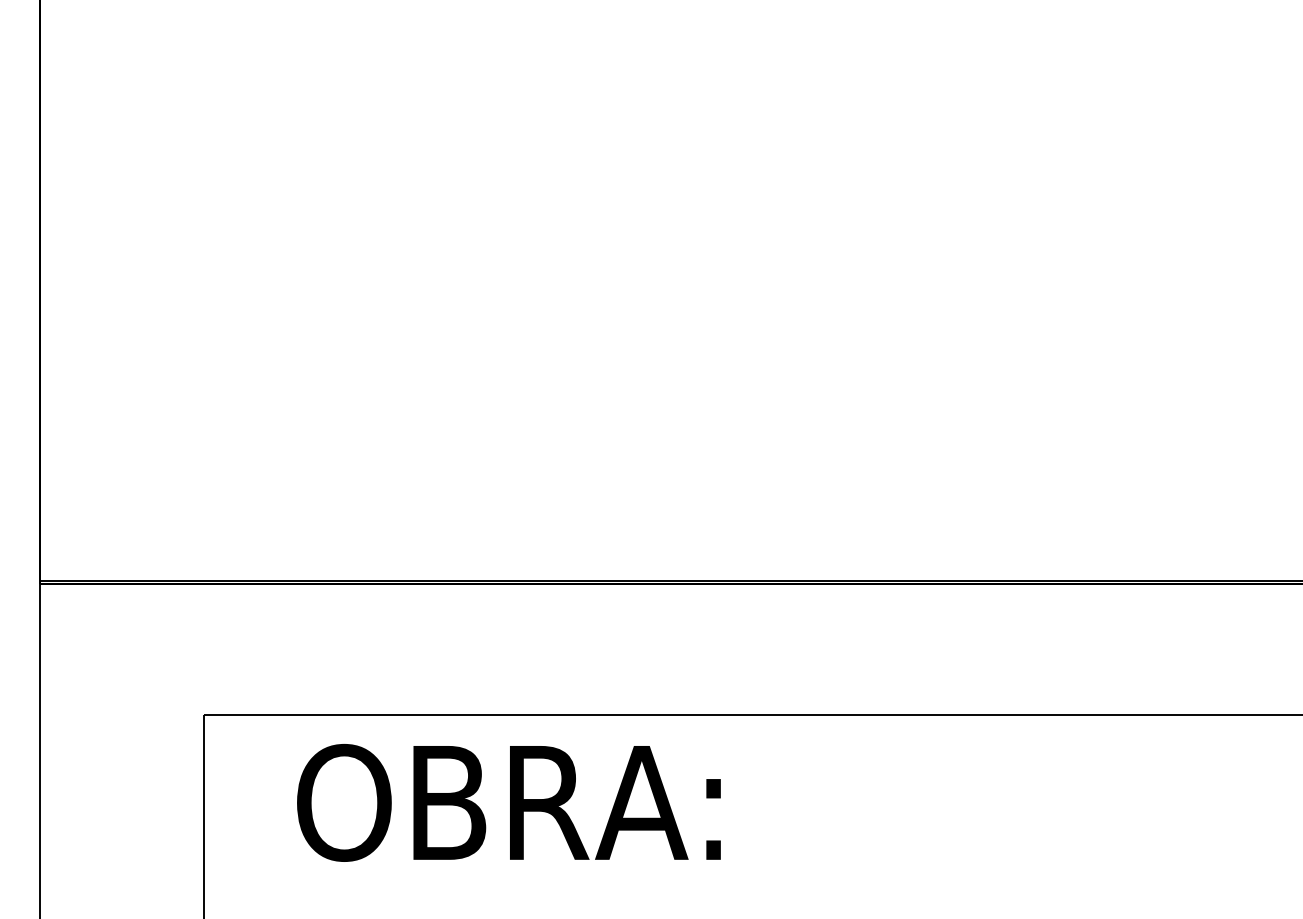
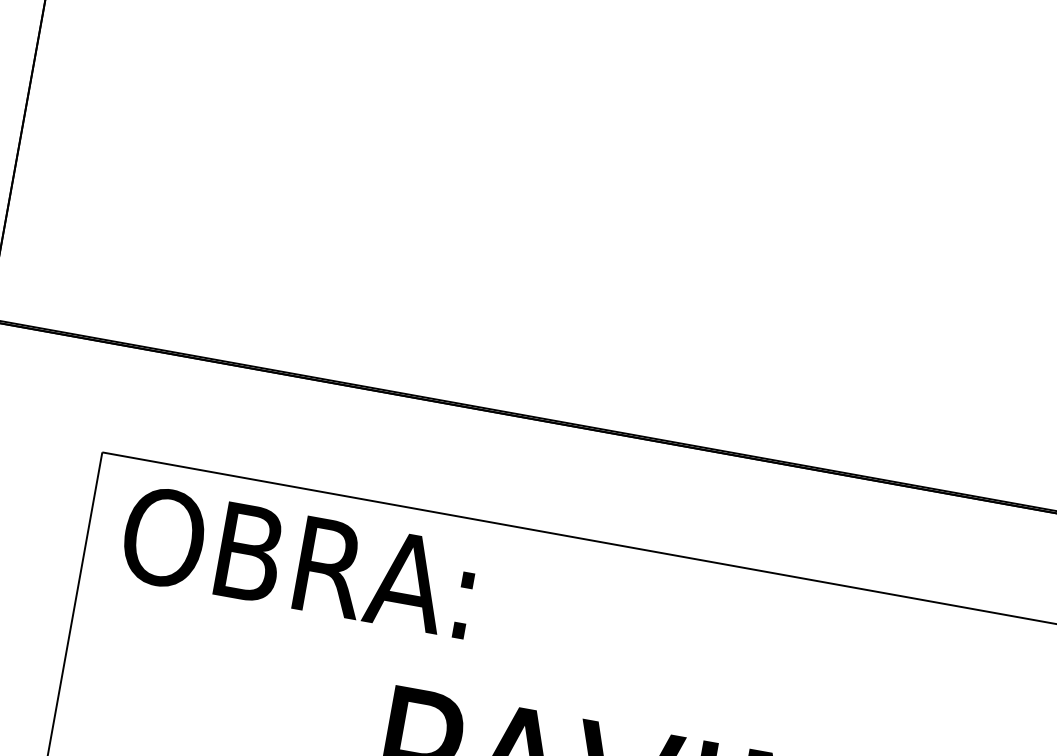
text: (508, 802) -> (298, 561), moved

